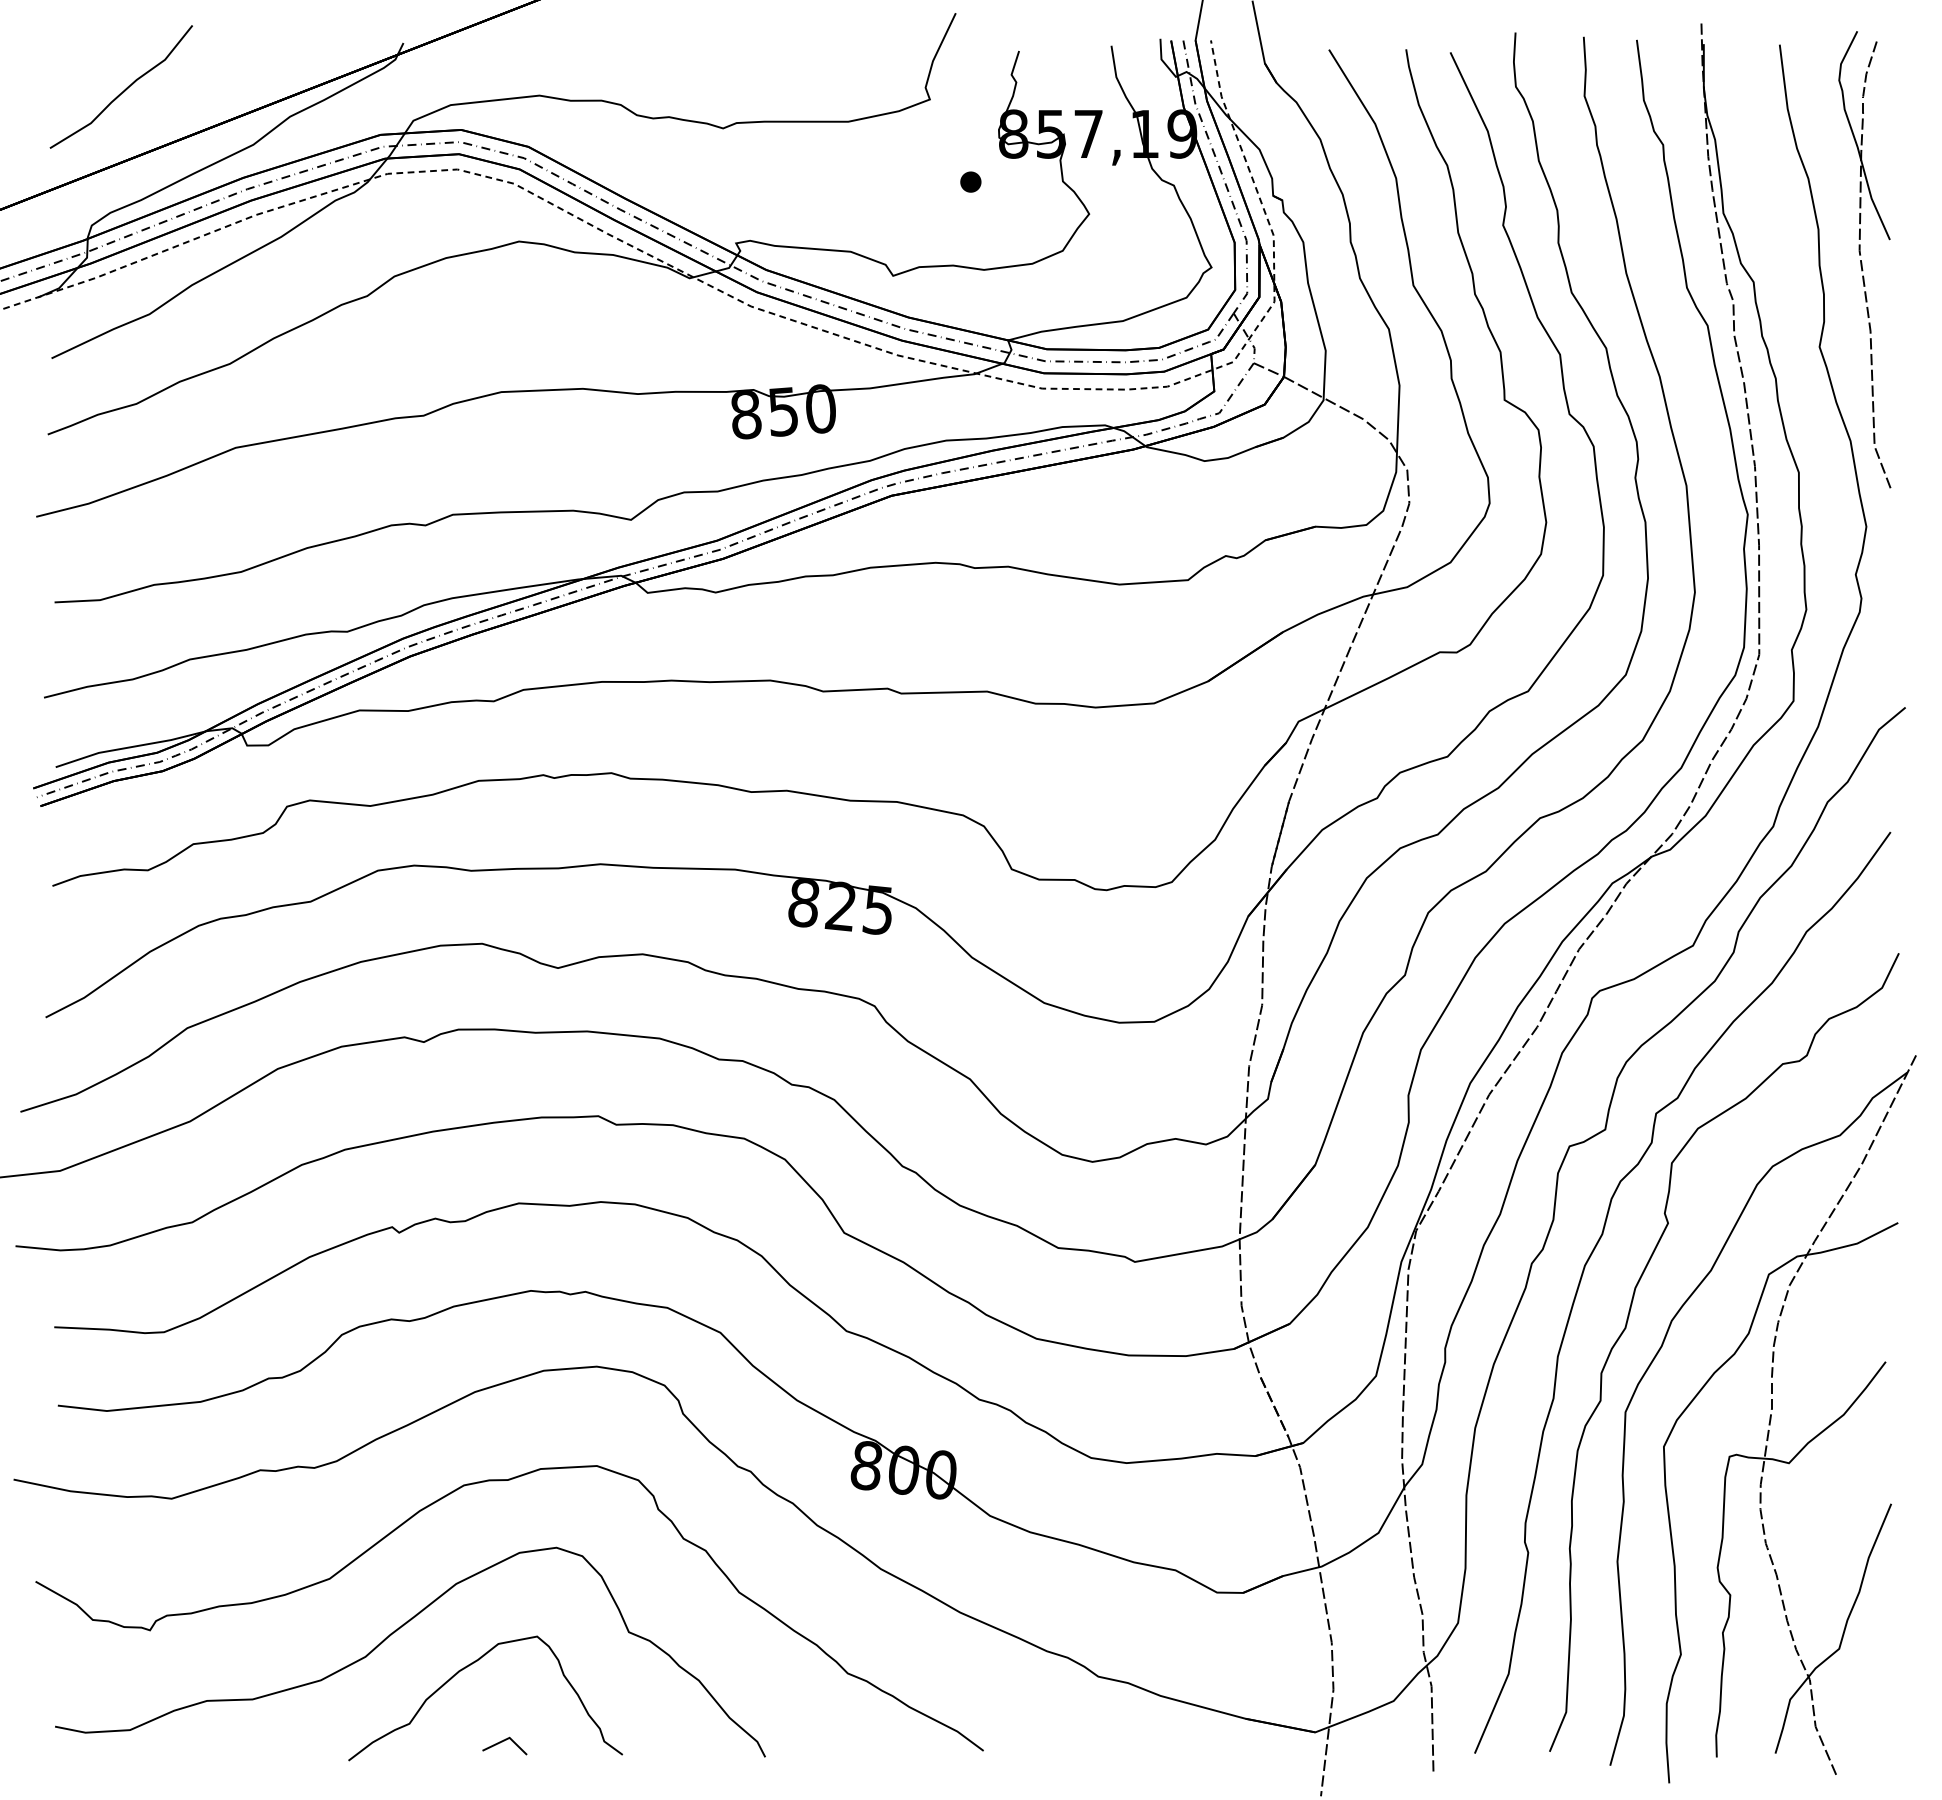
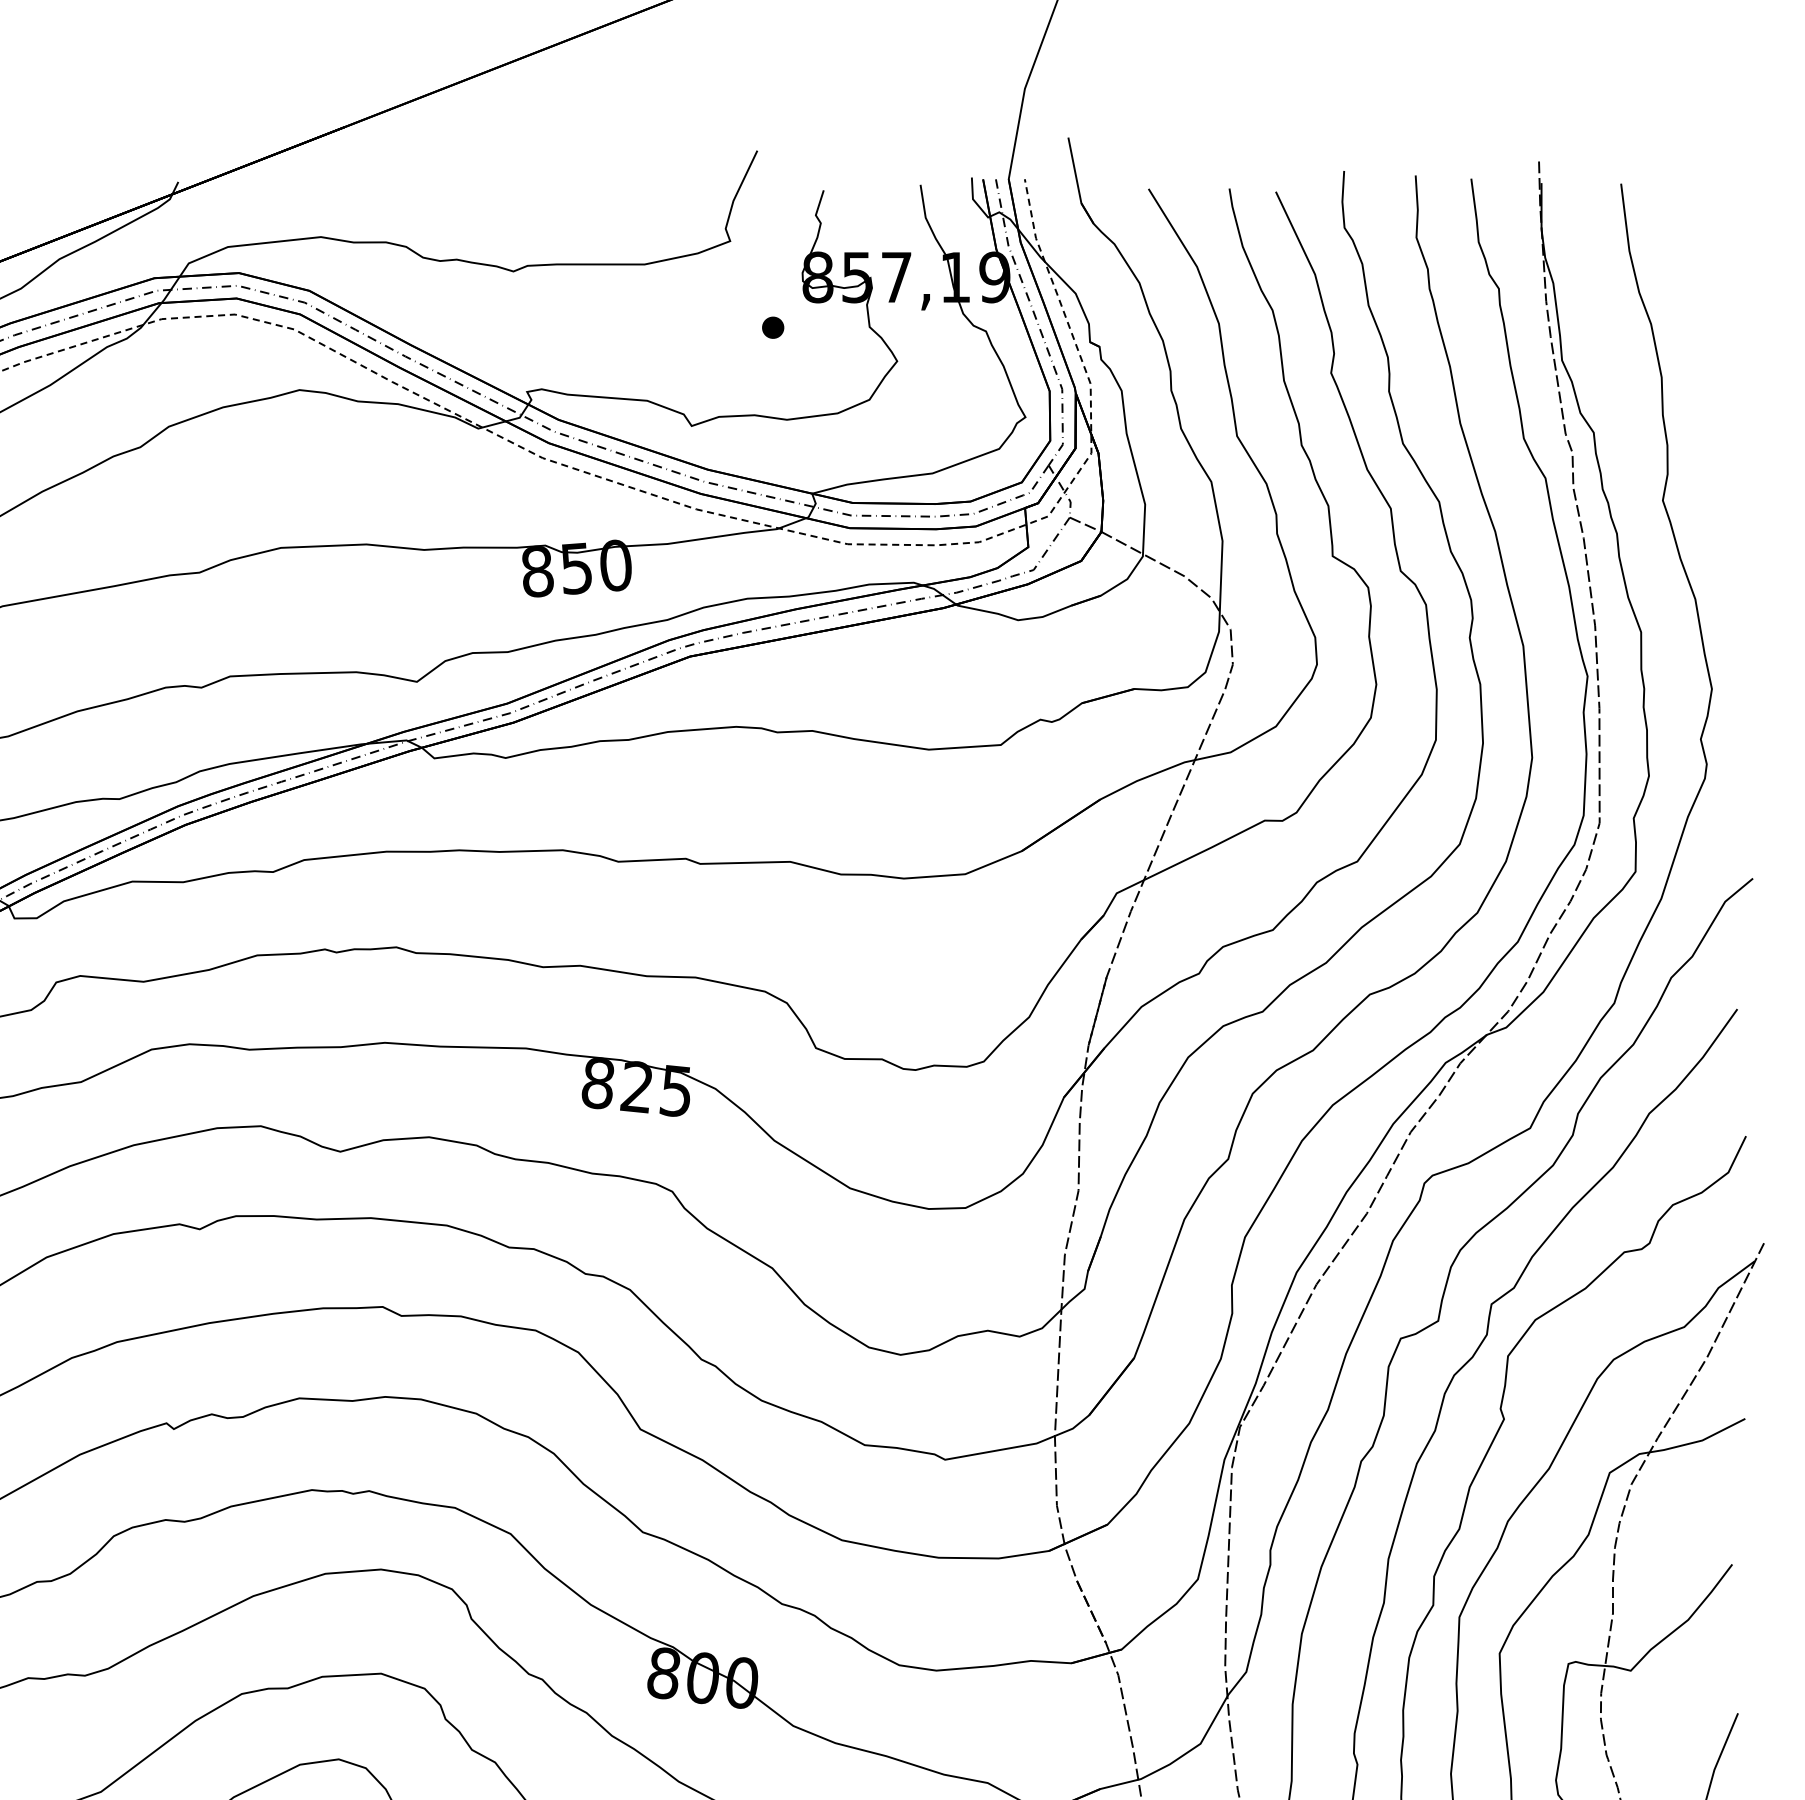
part: (1864, 259) -> (1709, 408), removed

